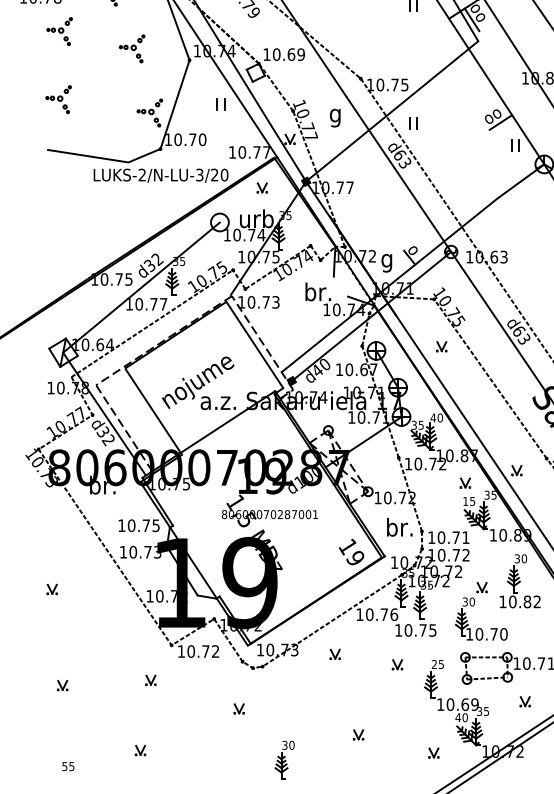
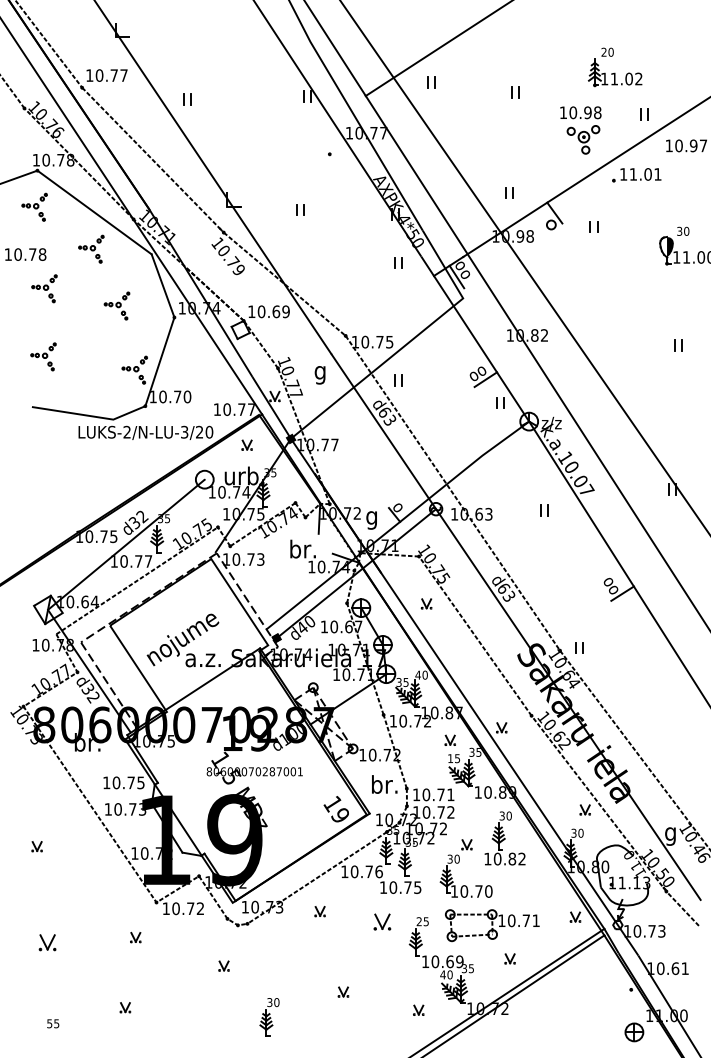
part: (220, 104) -> (205, 361), removed
part: (397, 664) -> (382, 921), size x1.6
part: (62, 685) -> (47, 942), size x1.6

